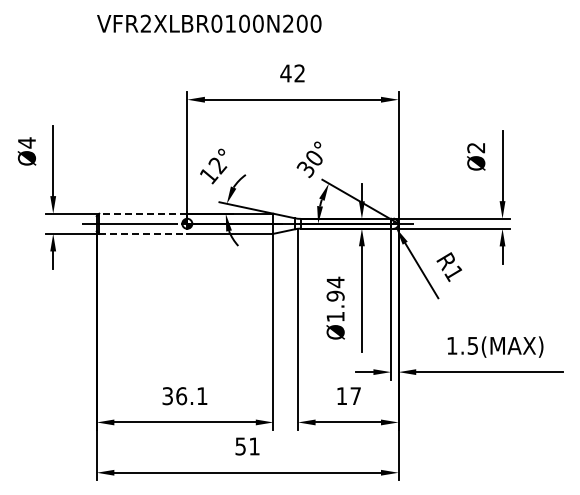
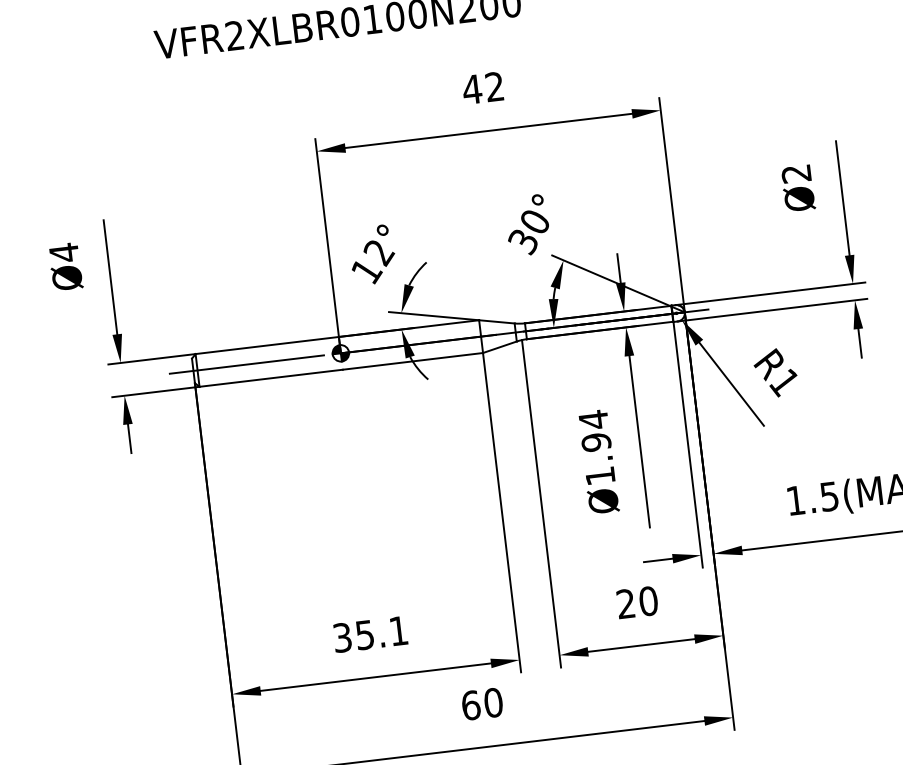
line: (142, 213) -> (265, 345), dashed -> solid
line: (143, 233) -> (271, 377), dashed -> solid
text: (181, 396) -> (364, 635), 36.1 -> 35.1
text: (348, 396) -> (636, 603), 17 -> 20
text: (247, 446) -> (482, 704), 51 -> 60

